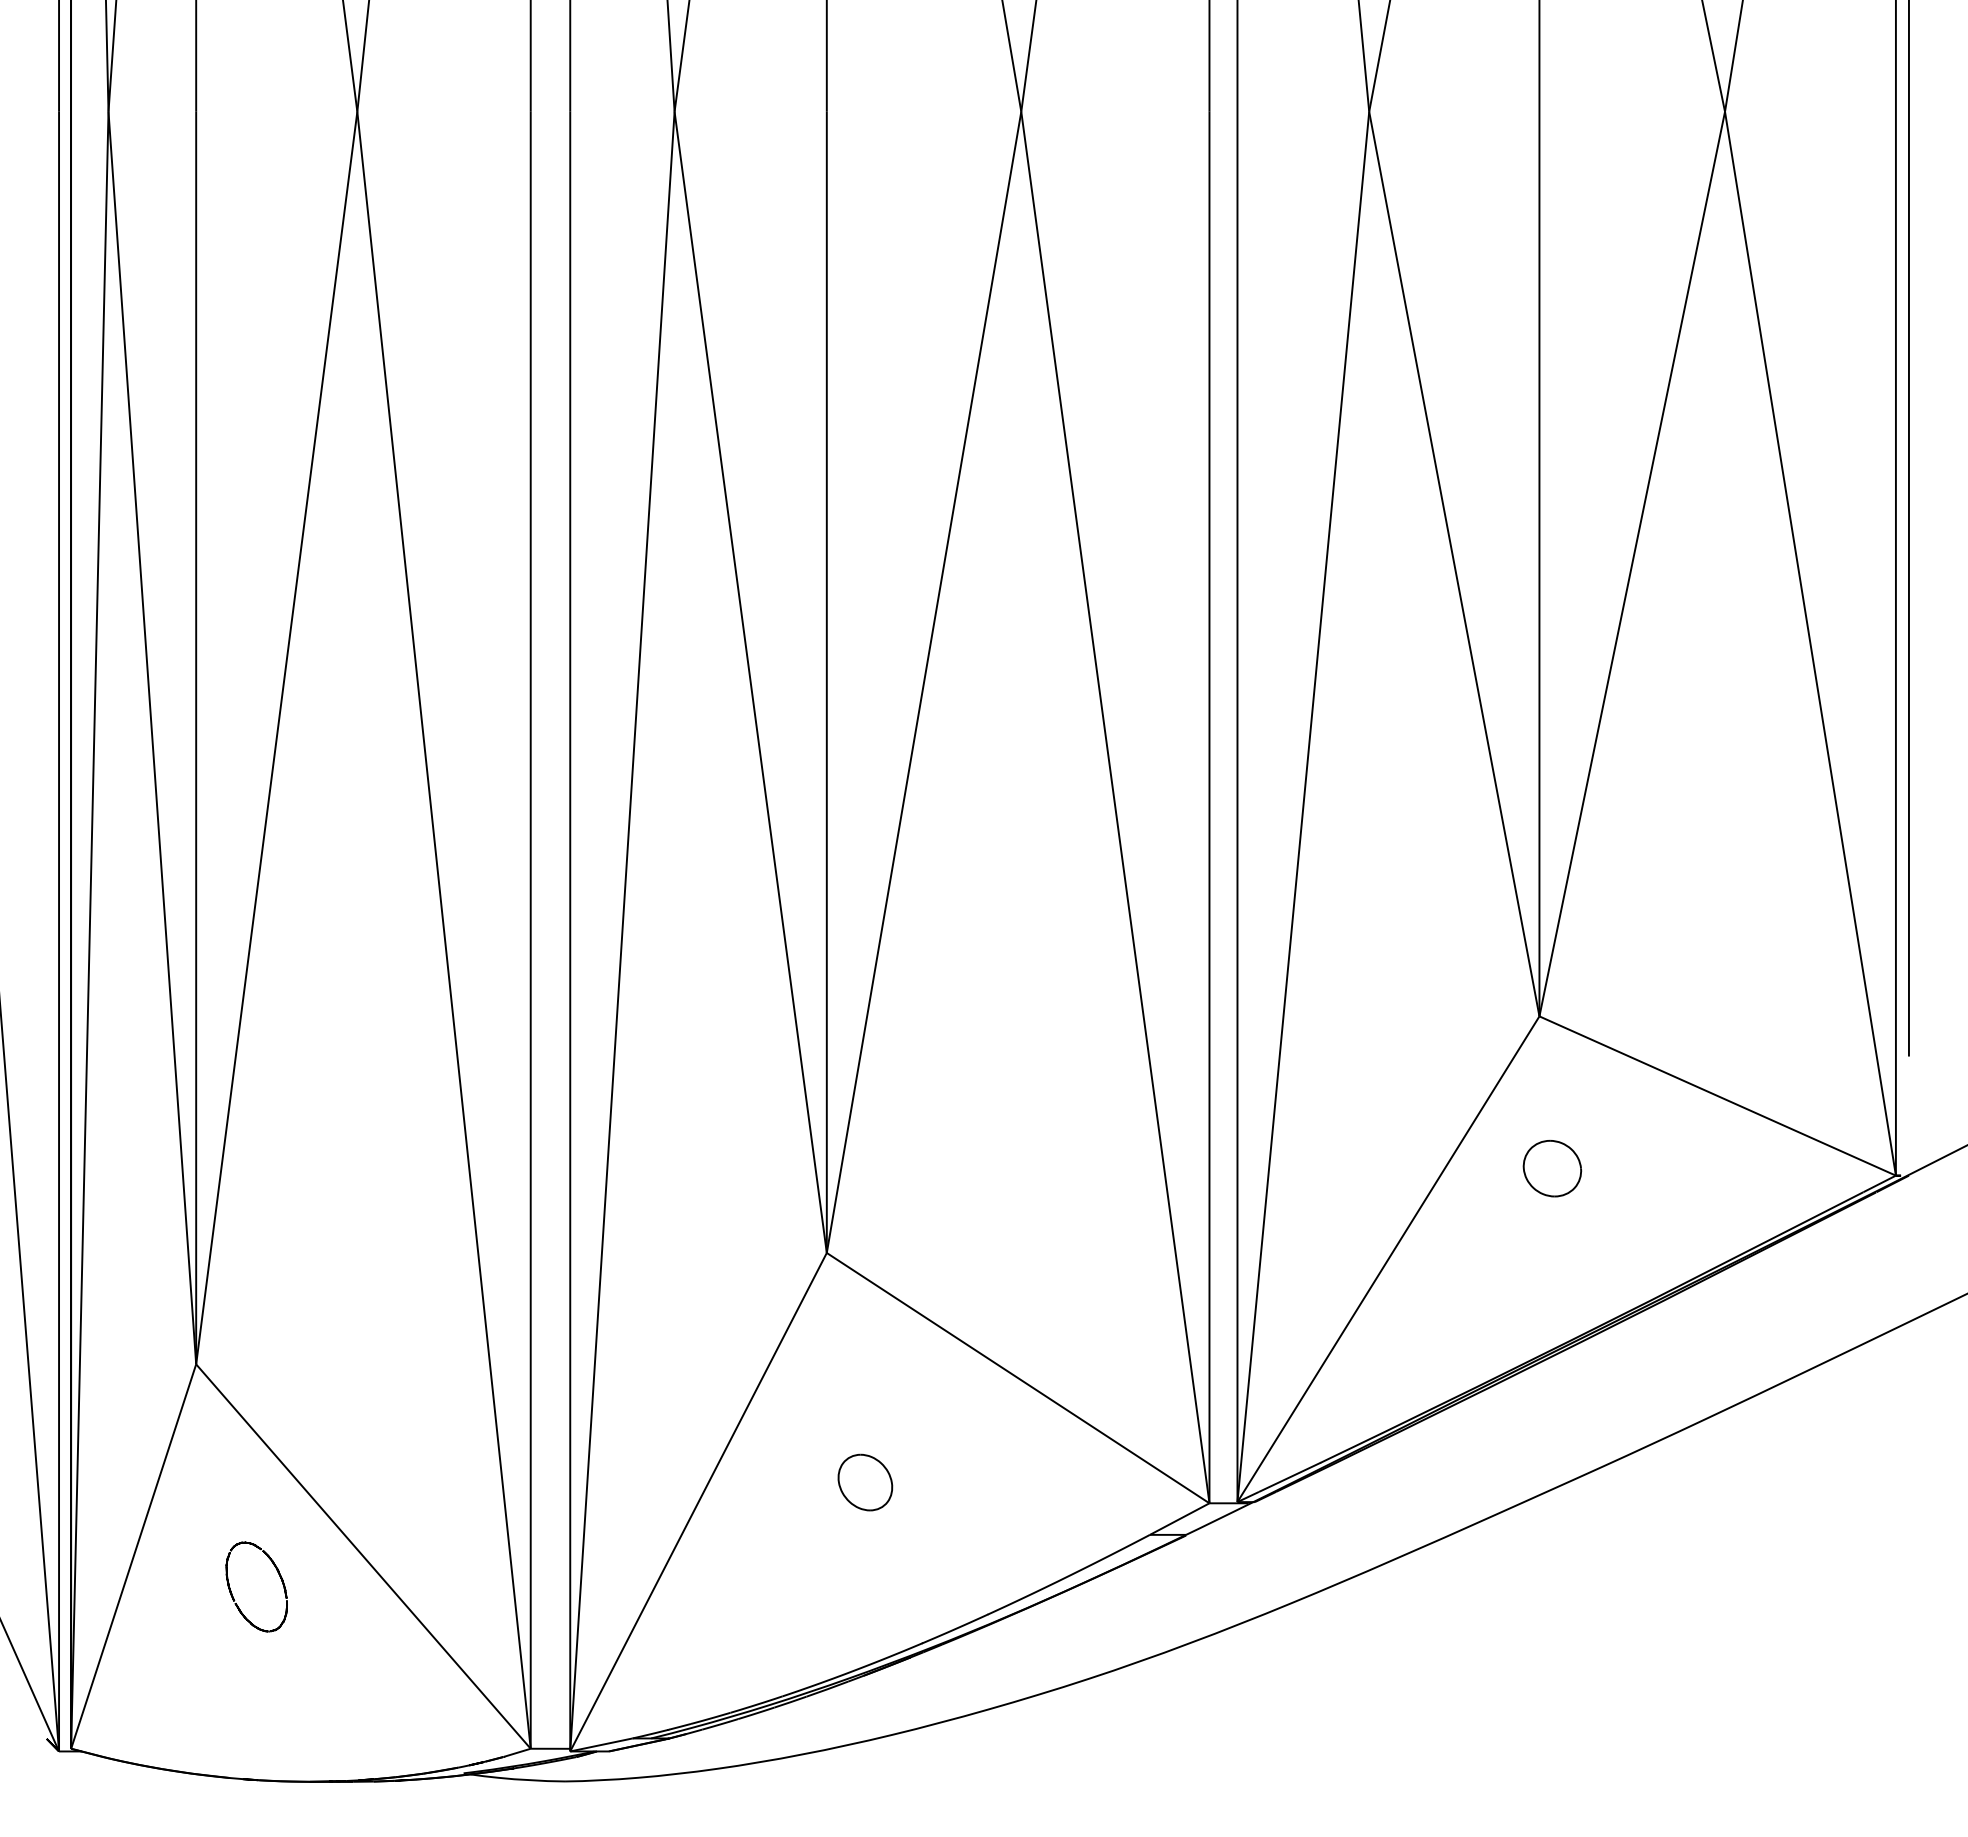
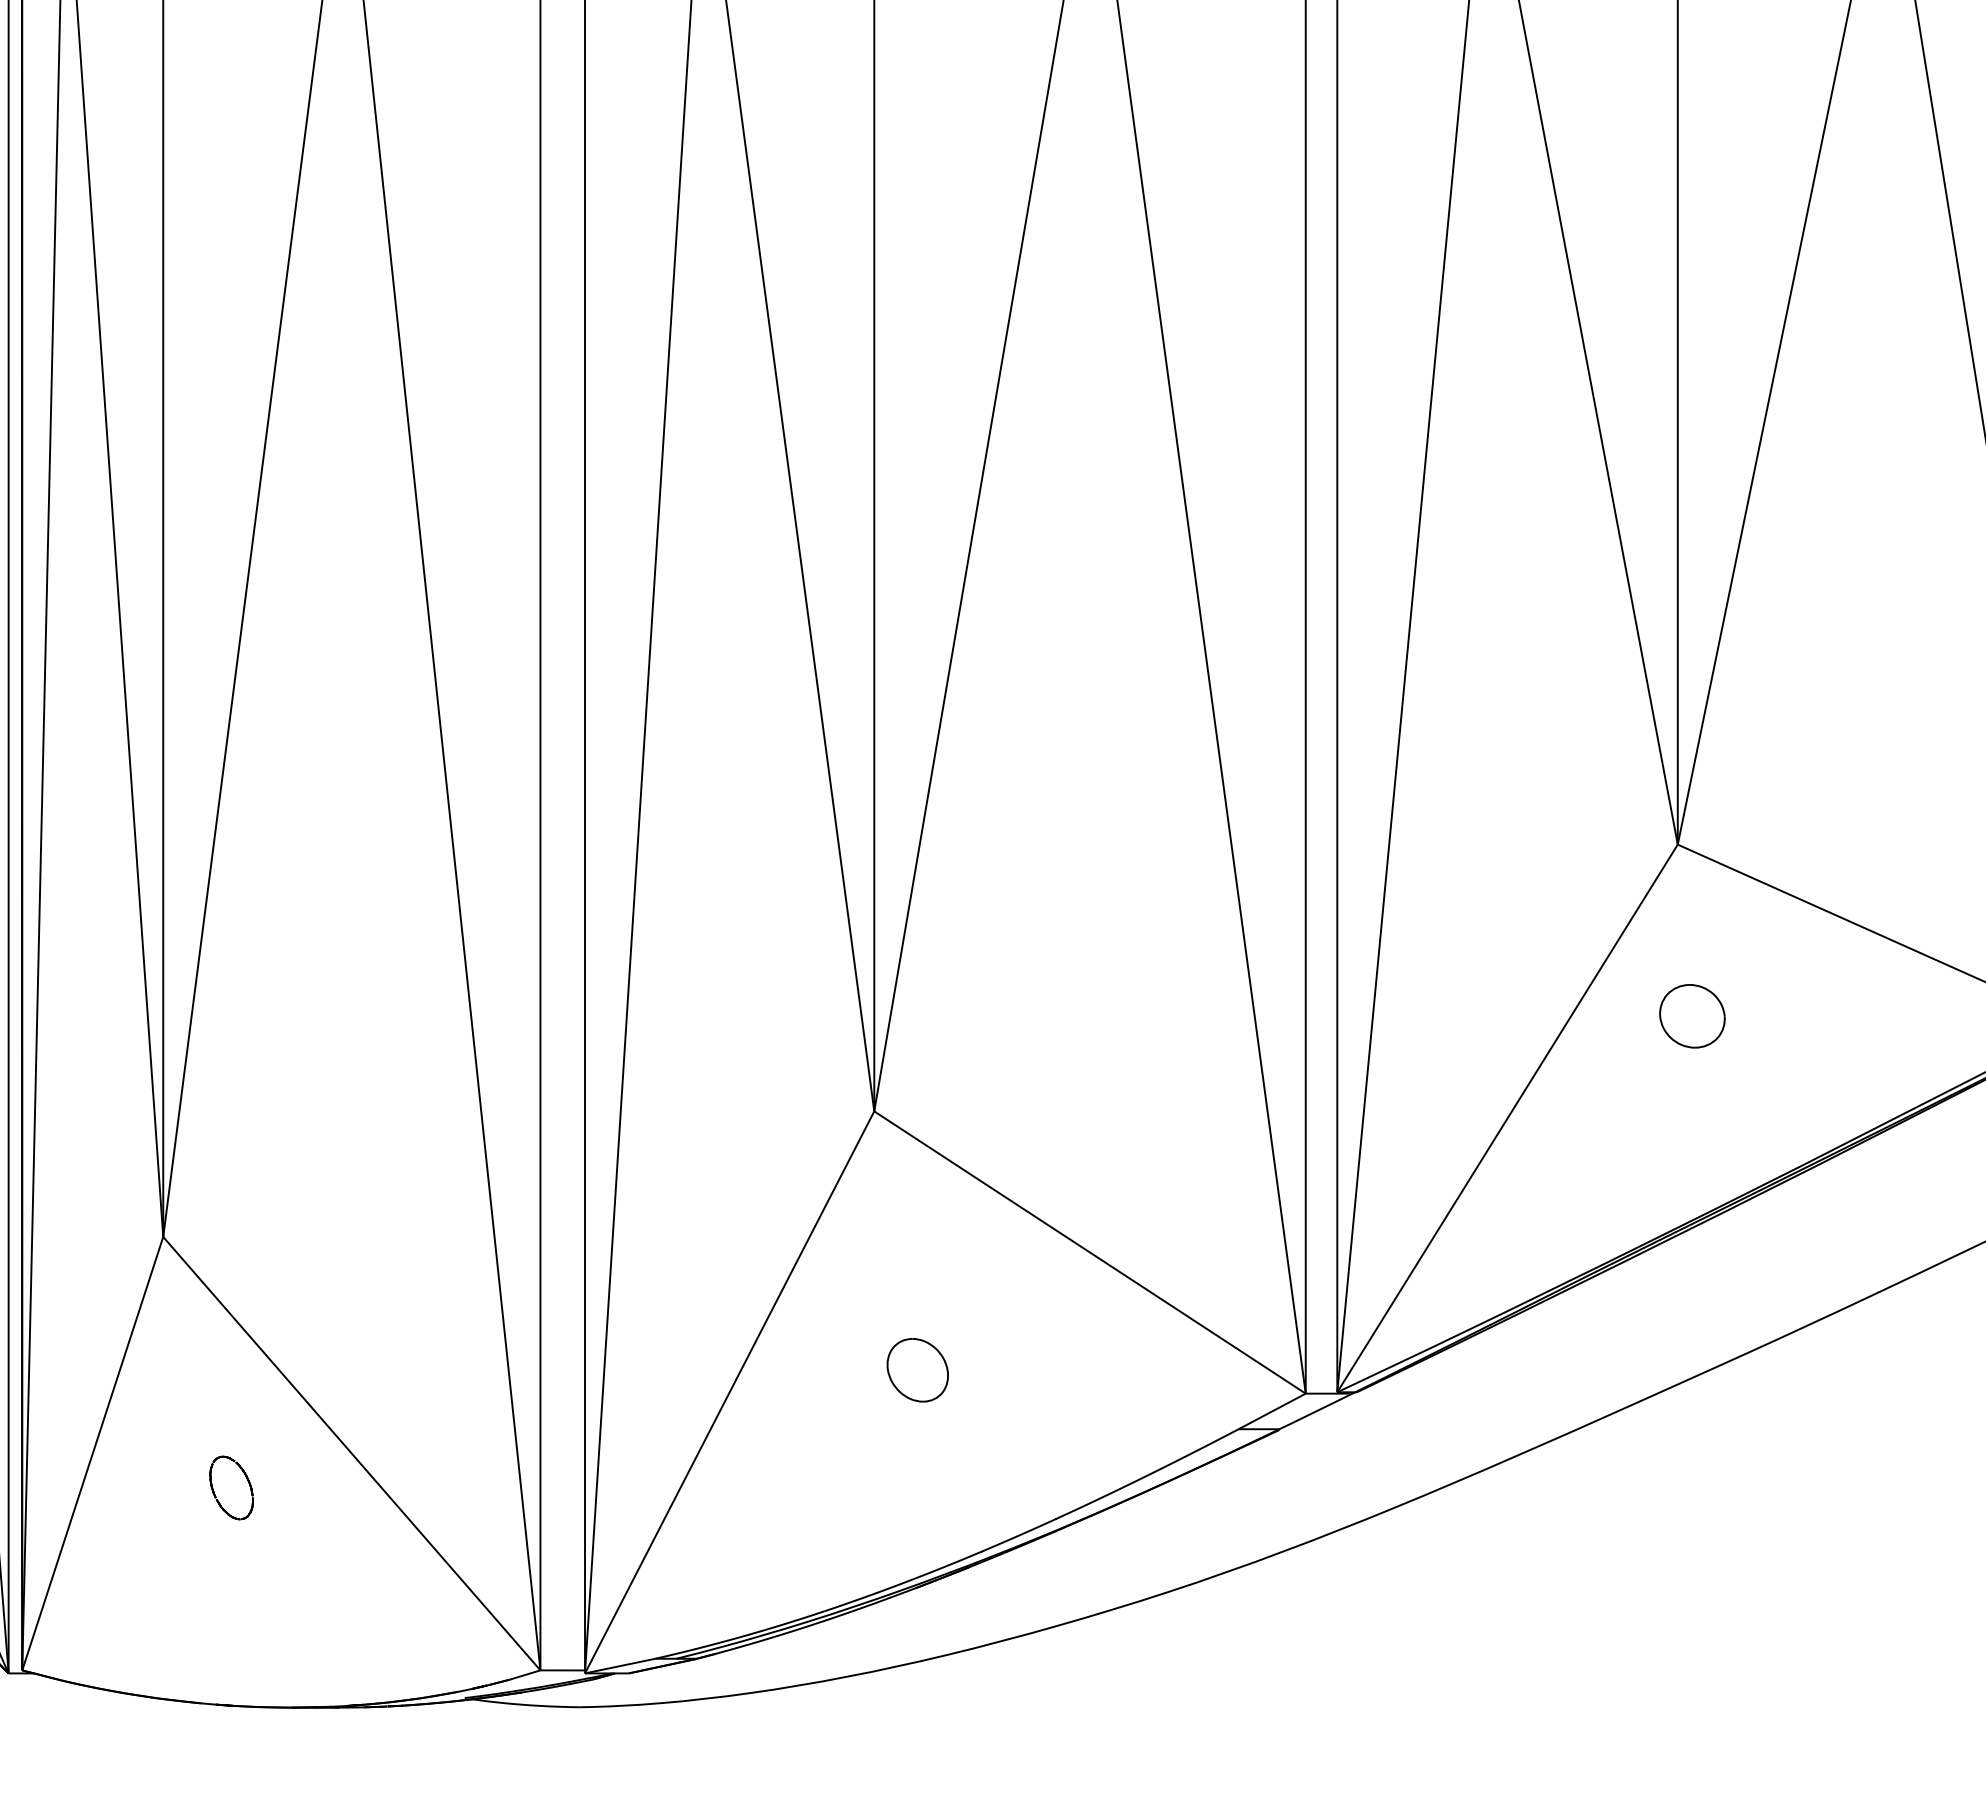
part: (256, 1586) -> (231, 1487), size x0.62

